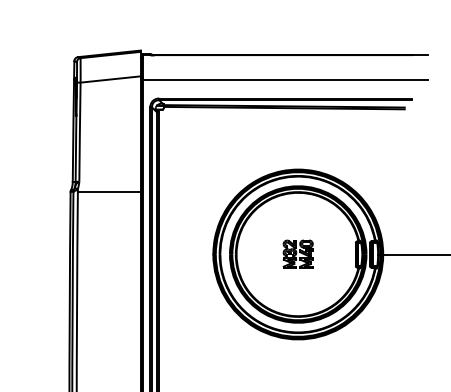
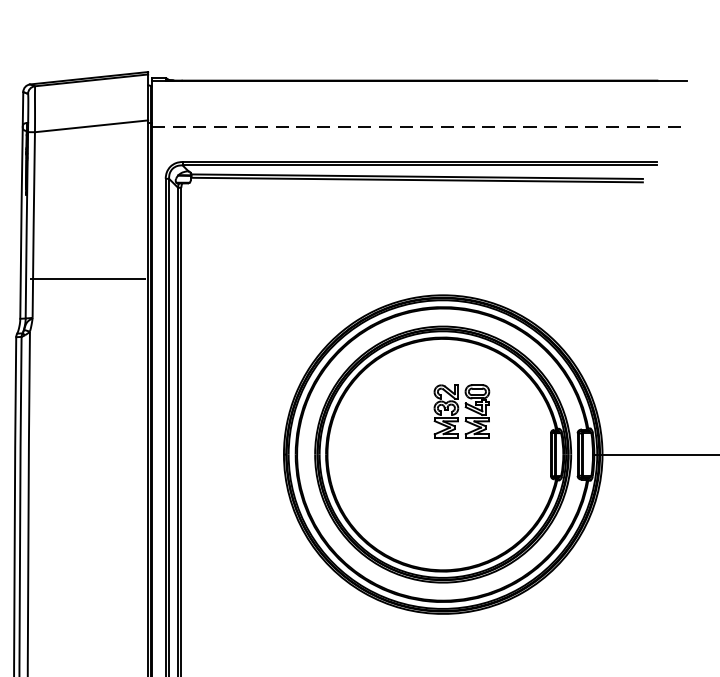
line: (285, 79) -> (419, 126), solid -> dashed
line: (108, 191) -> (87, 278), moved
part: (297, 253) -> (460, 409), moved

